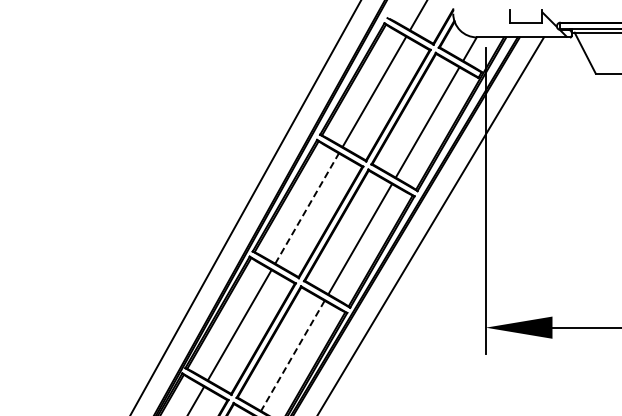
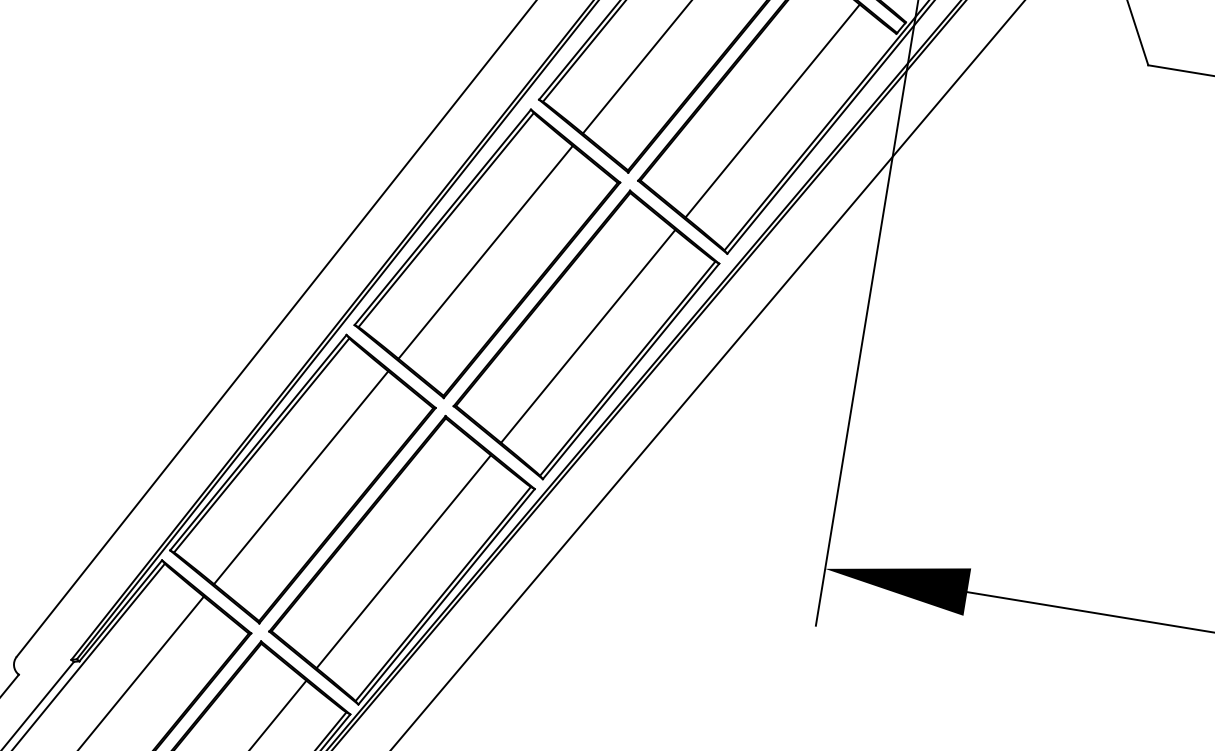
line: (307, 208) -> (486, 252), dashed -> solid
line: (292, 355) -> (403, 560), dashed -> solid

